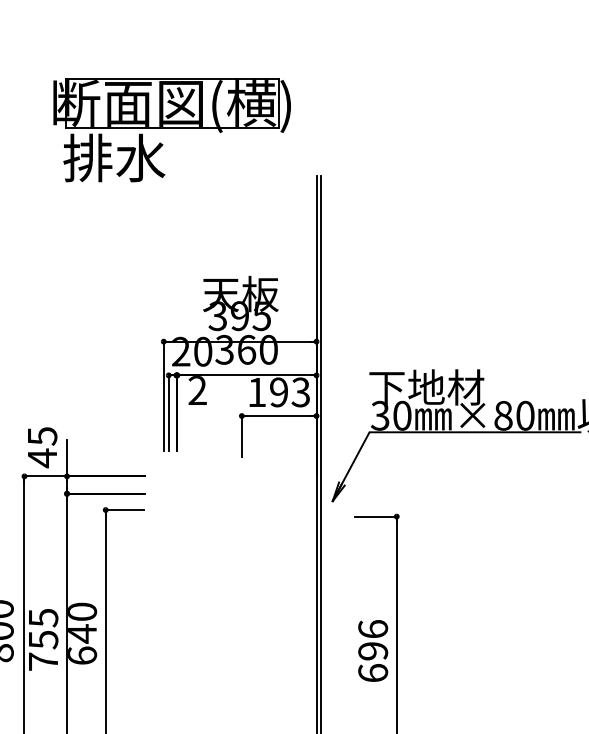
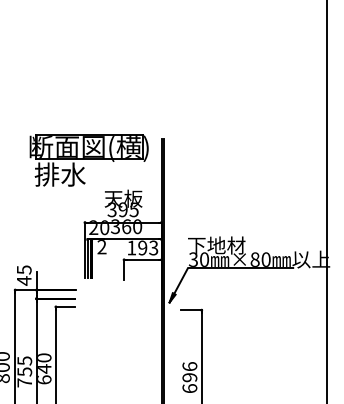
part: (170, 129) -> (88, 160), moved

